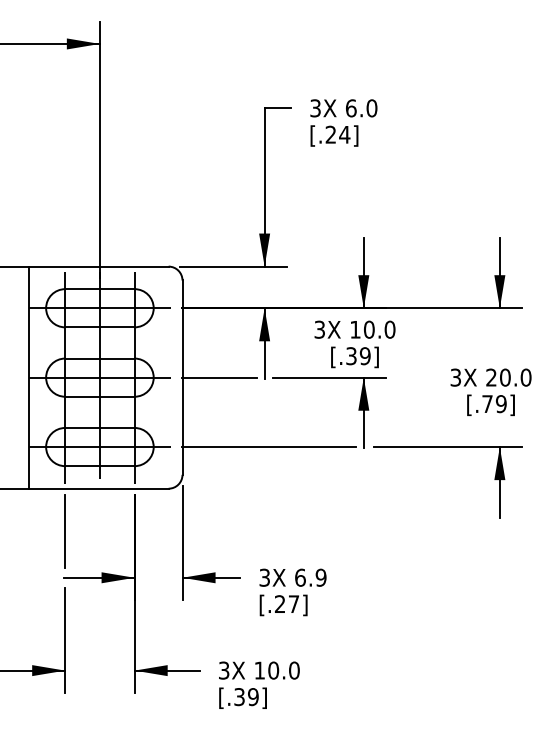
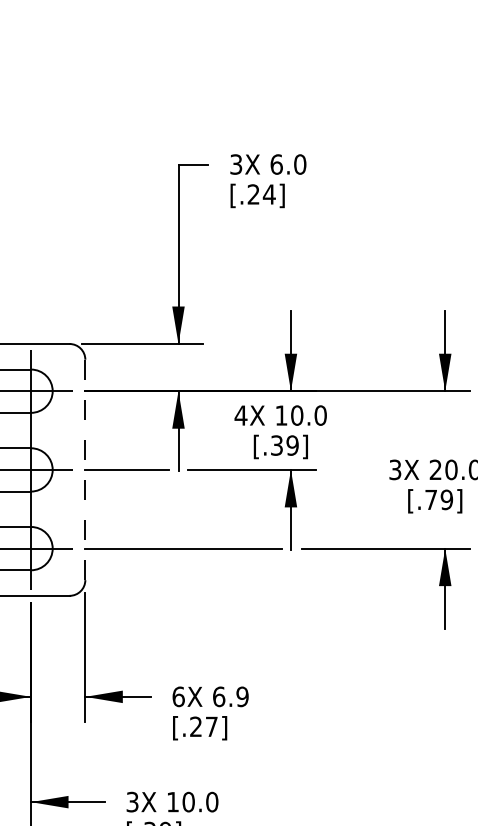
text: (319, 329) -> (240, 415), 3X -> 4X
line: (182, 378) -> (85, 470), solid -> dashed
text: (264, 577) -> (178, 696), 3X -> 6X

